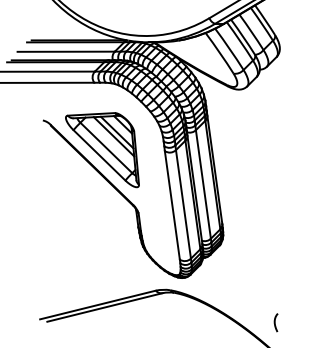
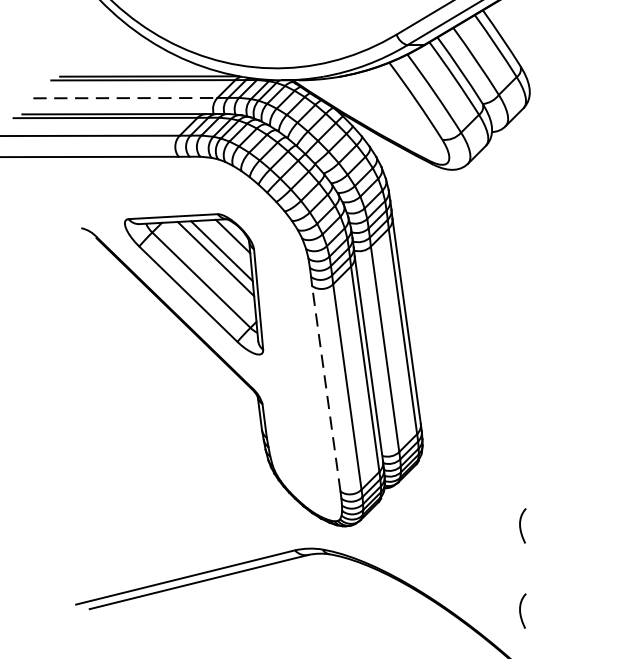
line: (66, 51) -> (125, 97), solid -> dashed
line: (172, 205) -> (326, 389), solid -> dashed
curve: (275, 277) -> (521, 525), added

